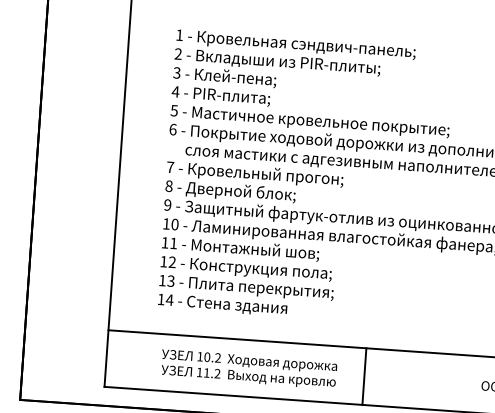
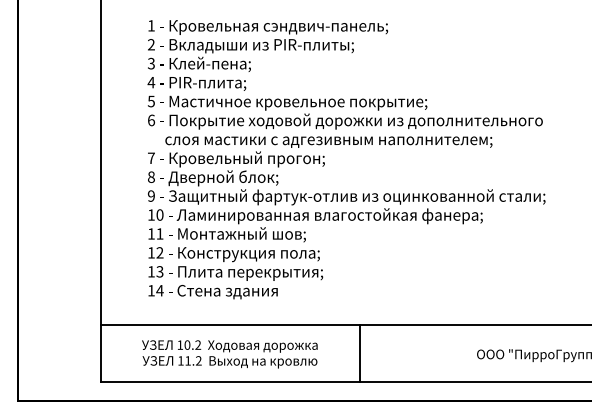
text: (248, 369) -> (229, 354), moved

